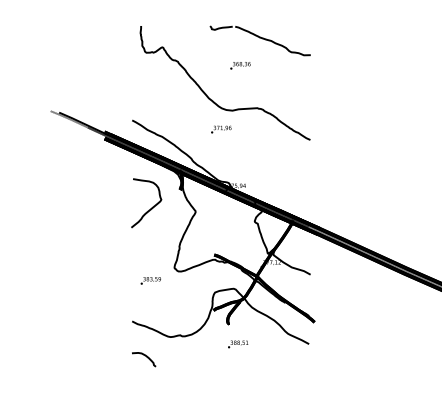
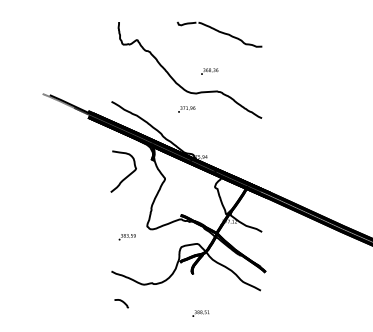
text: (240, 65) -> (209, 71), moved
text: (238, 344) -> (201, 313), moved
part: (144, 359) -> (121, 303), size x0.7

